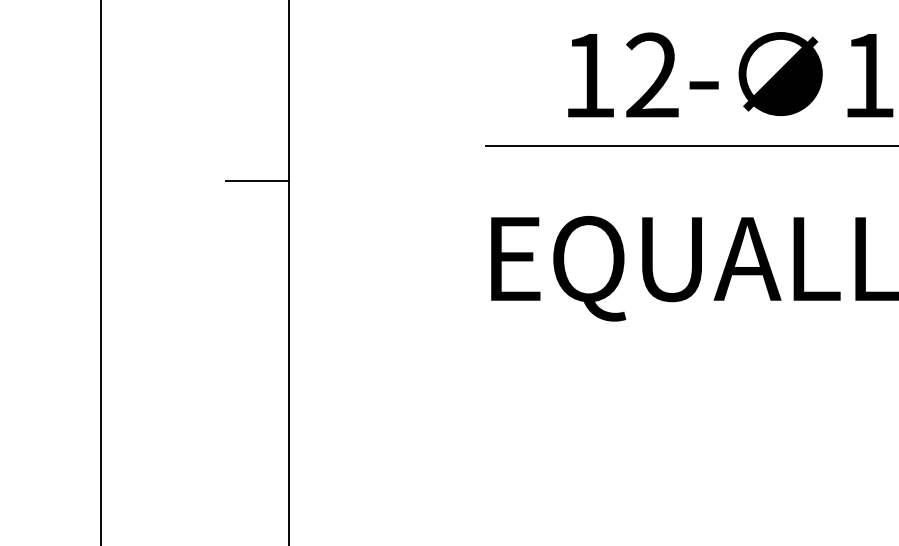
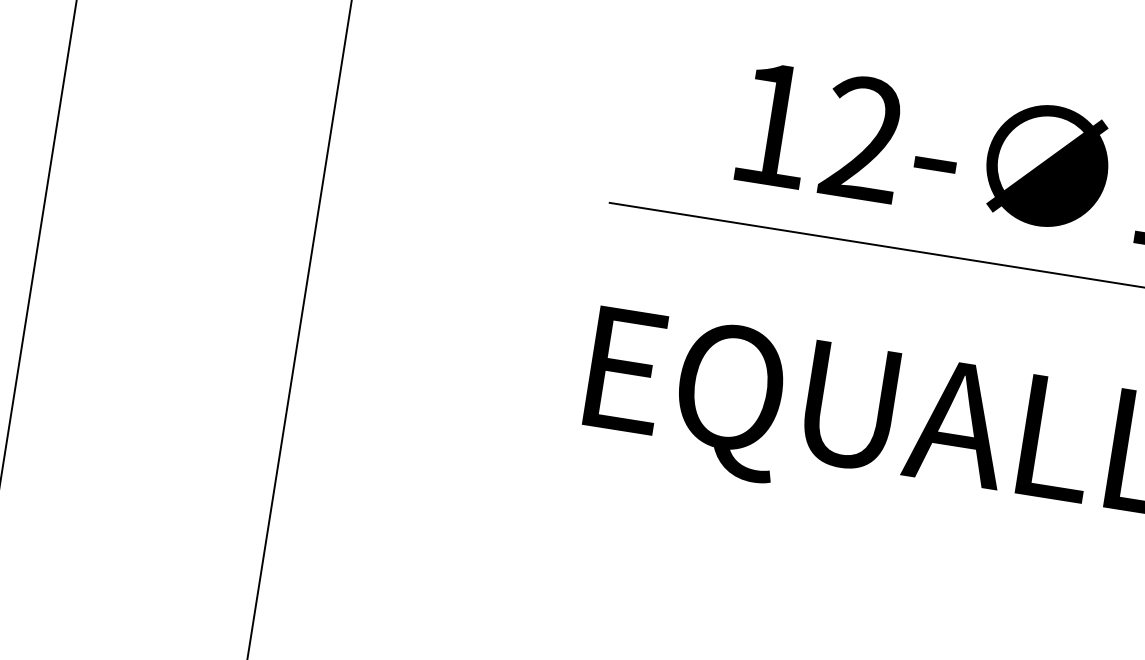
line: (257, 180) -> (274, 199), removed

